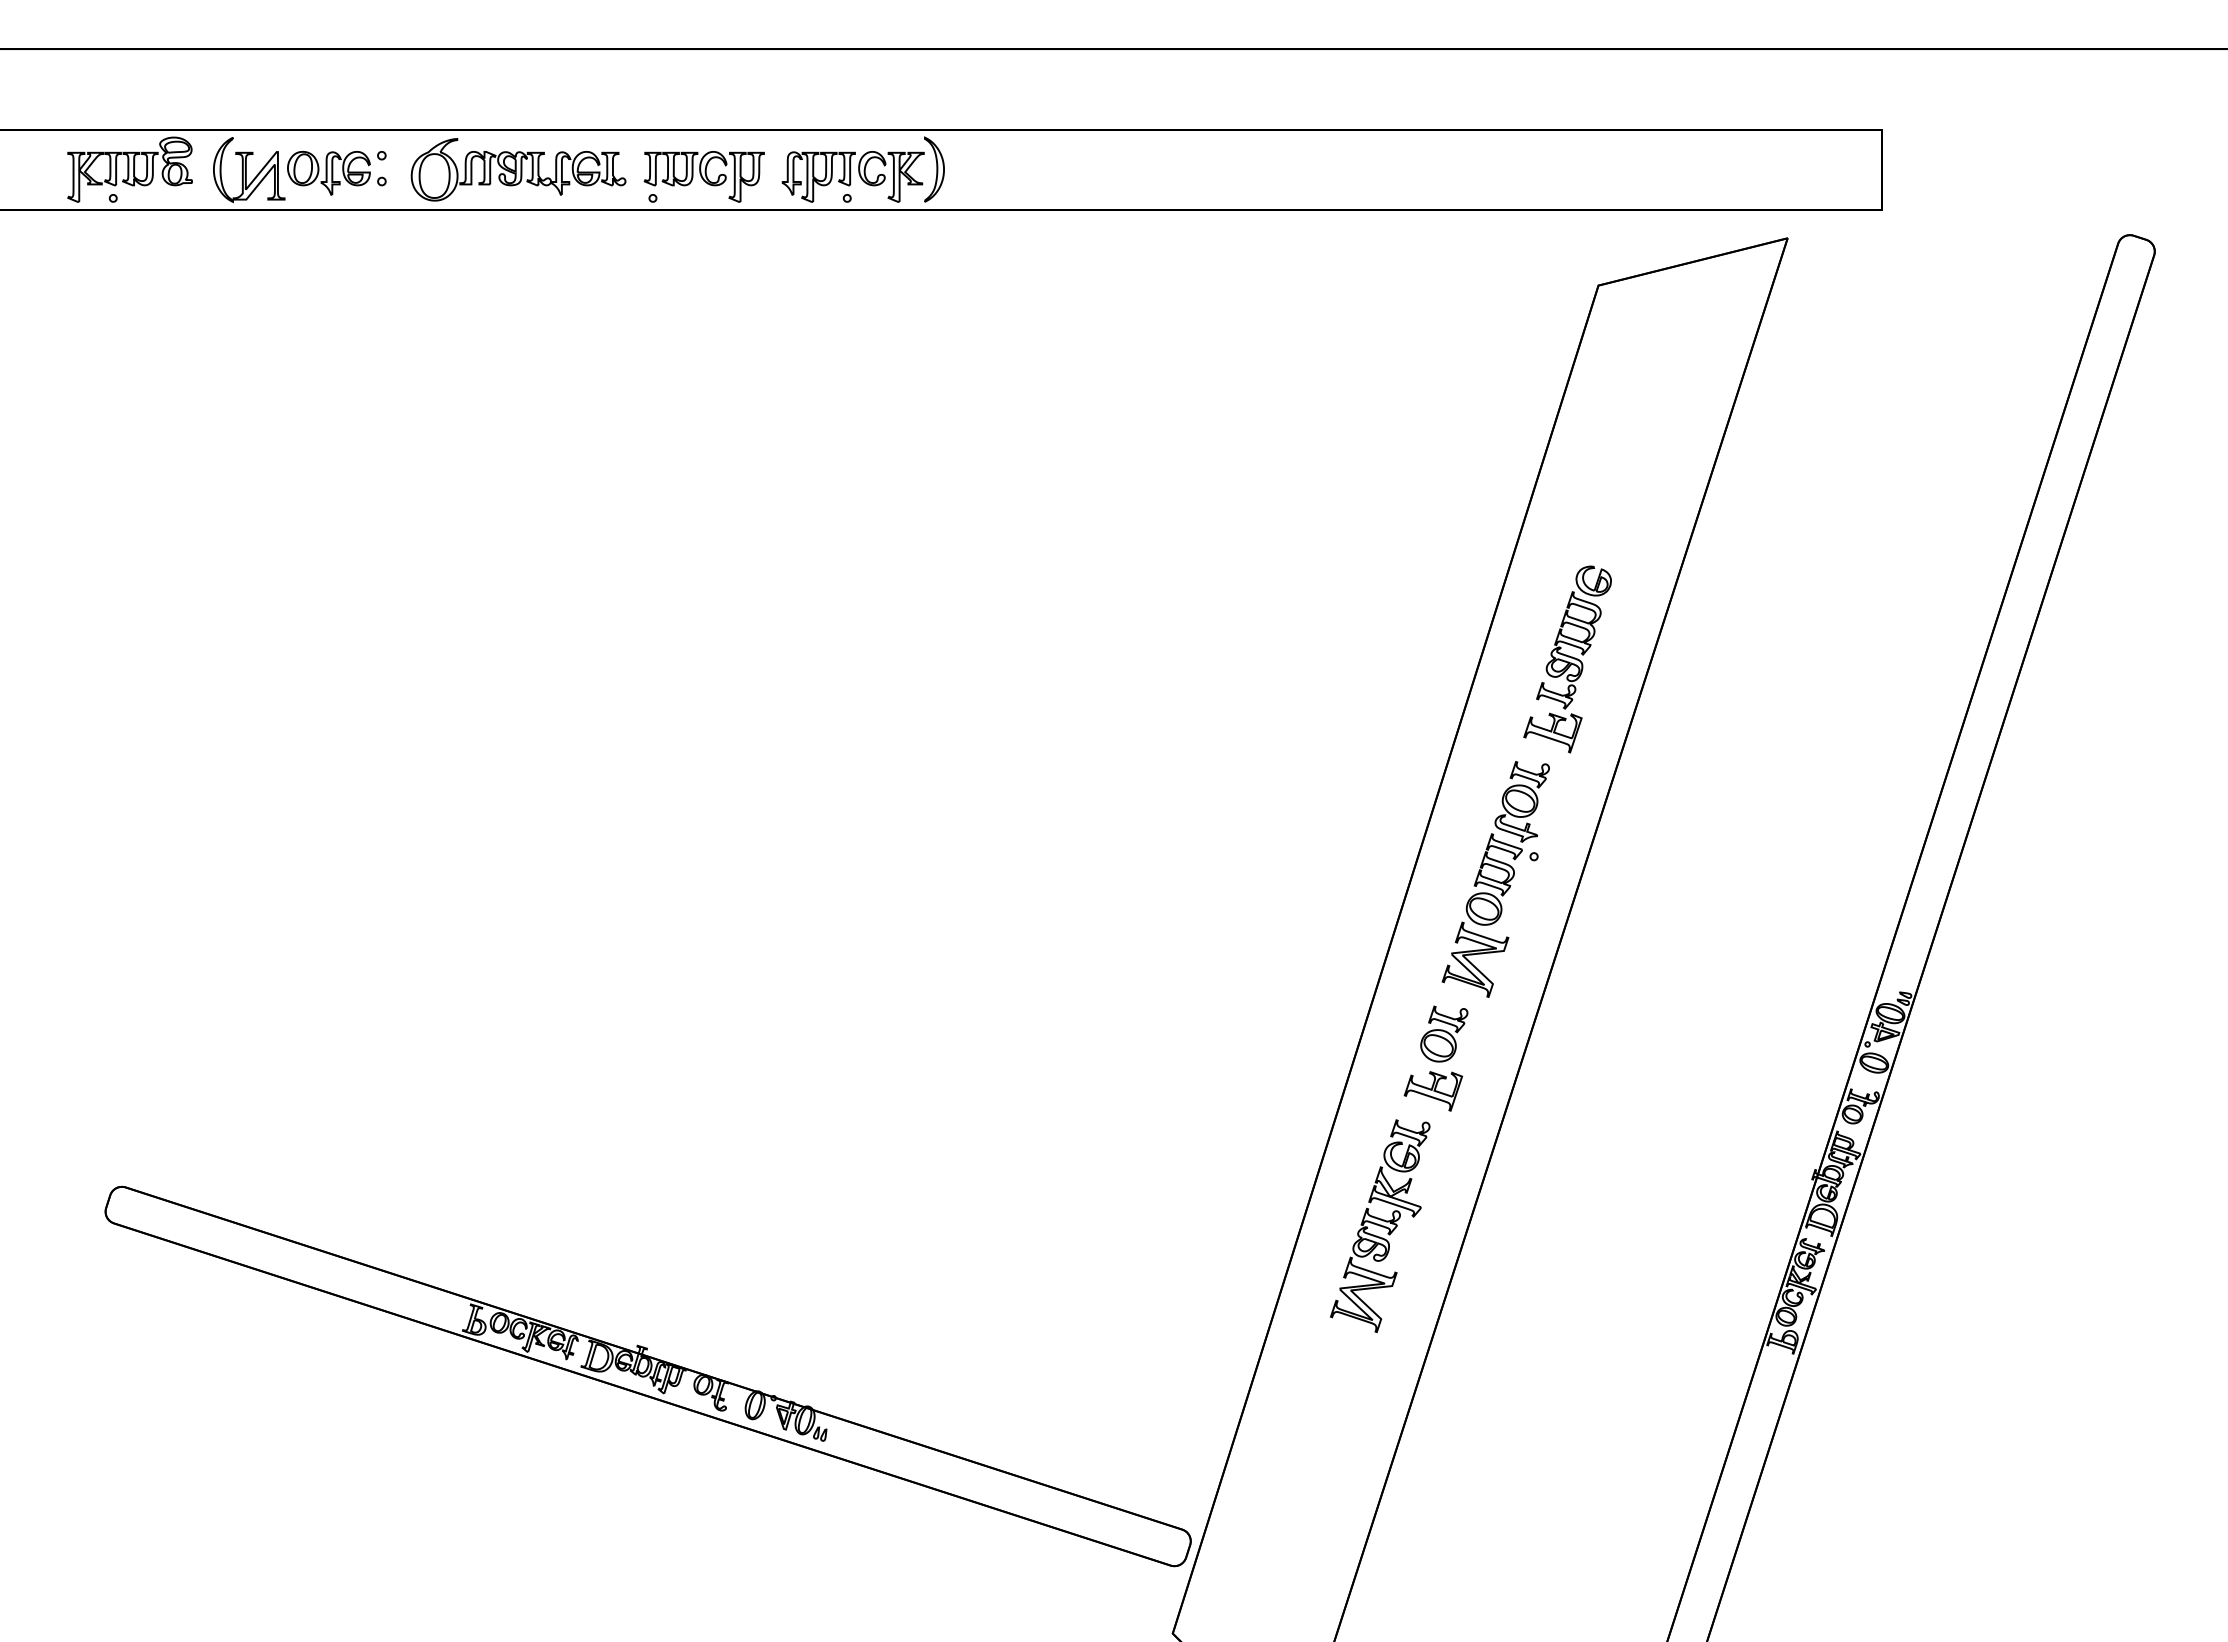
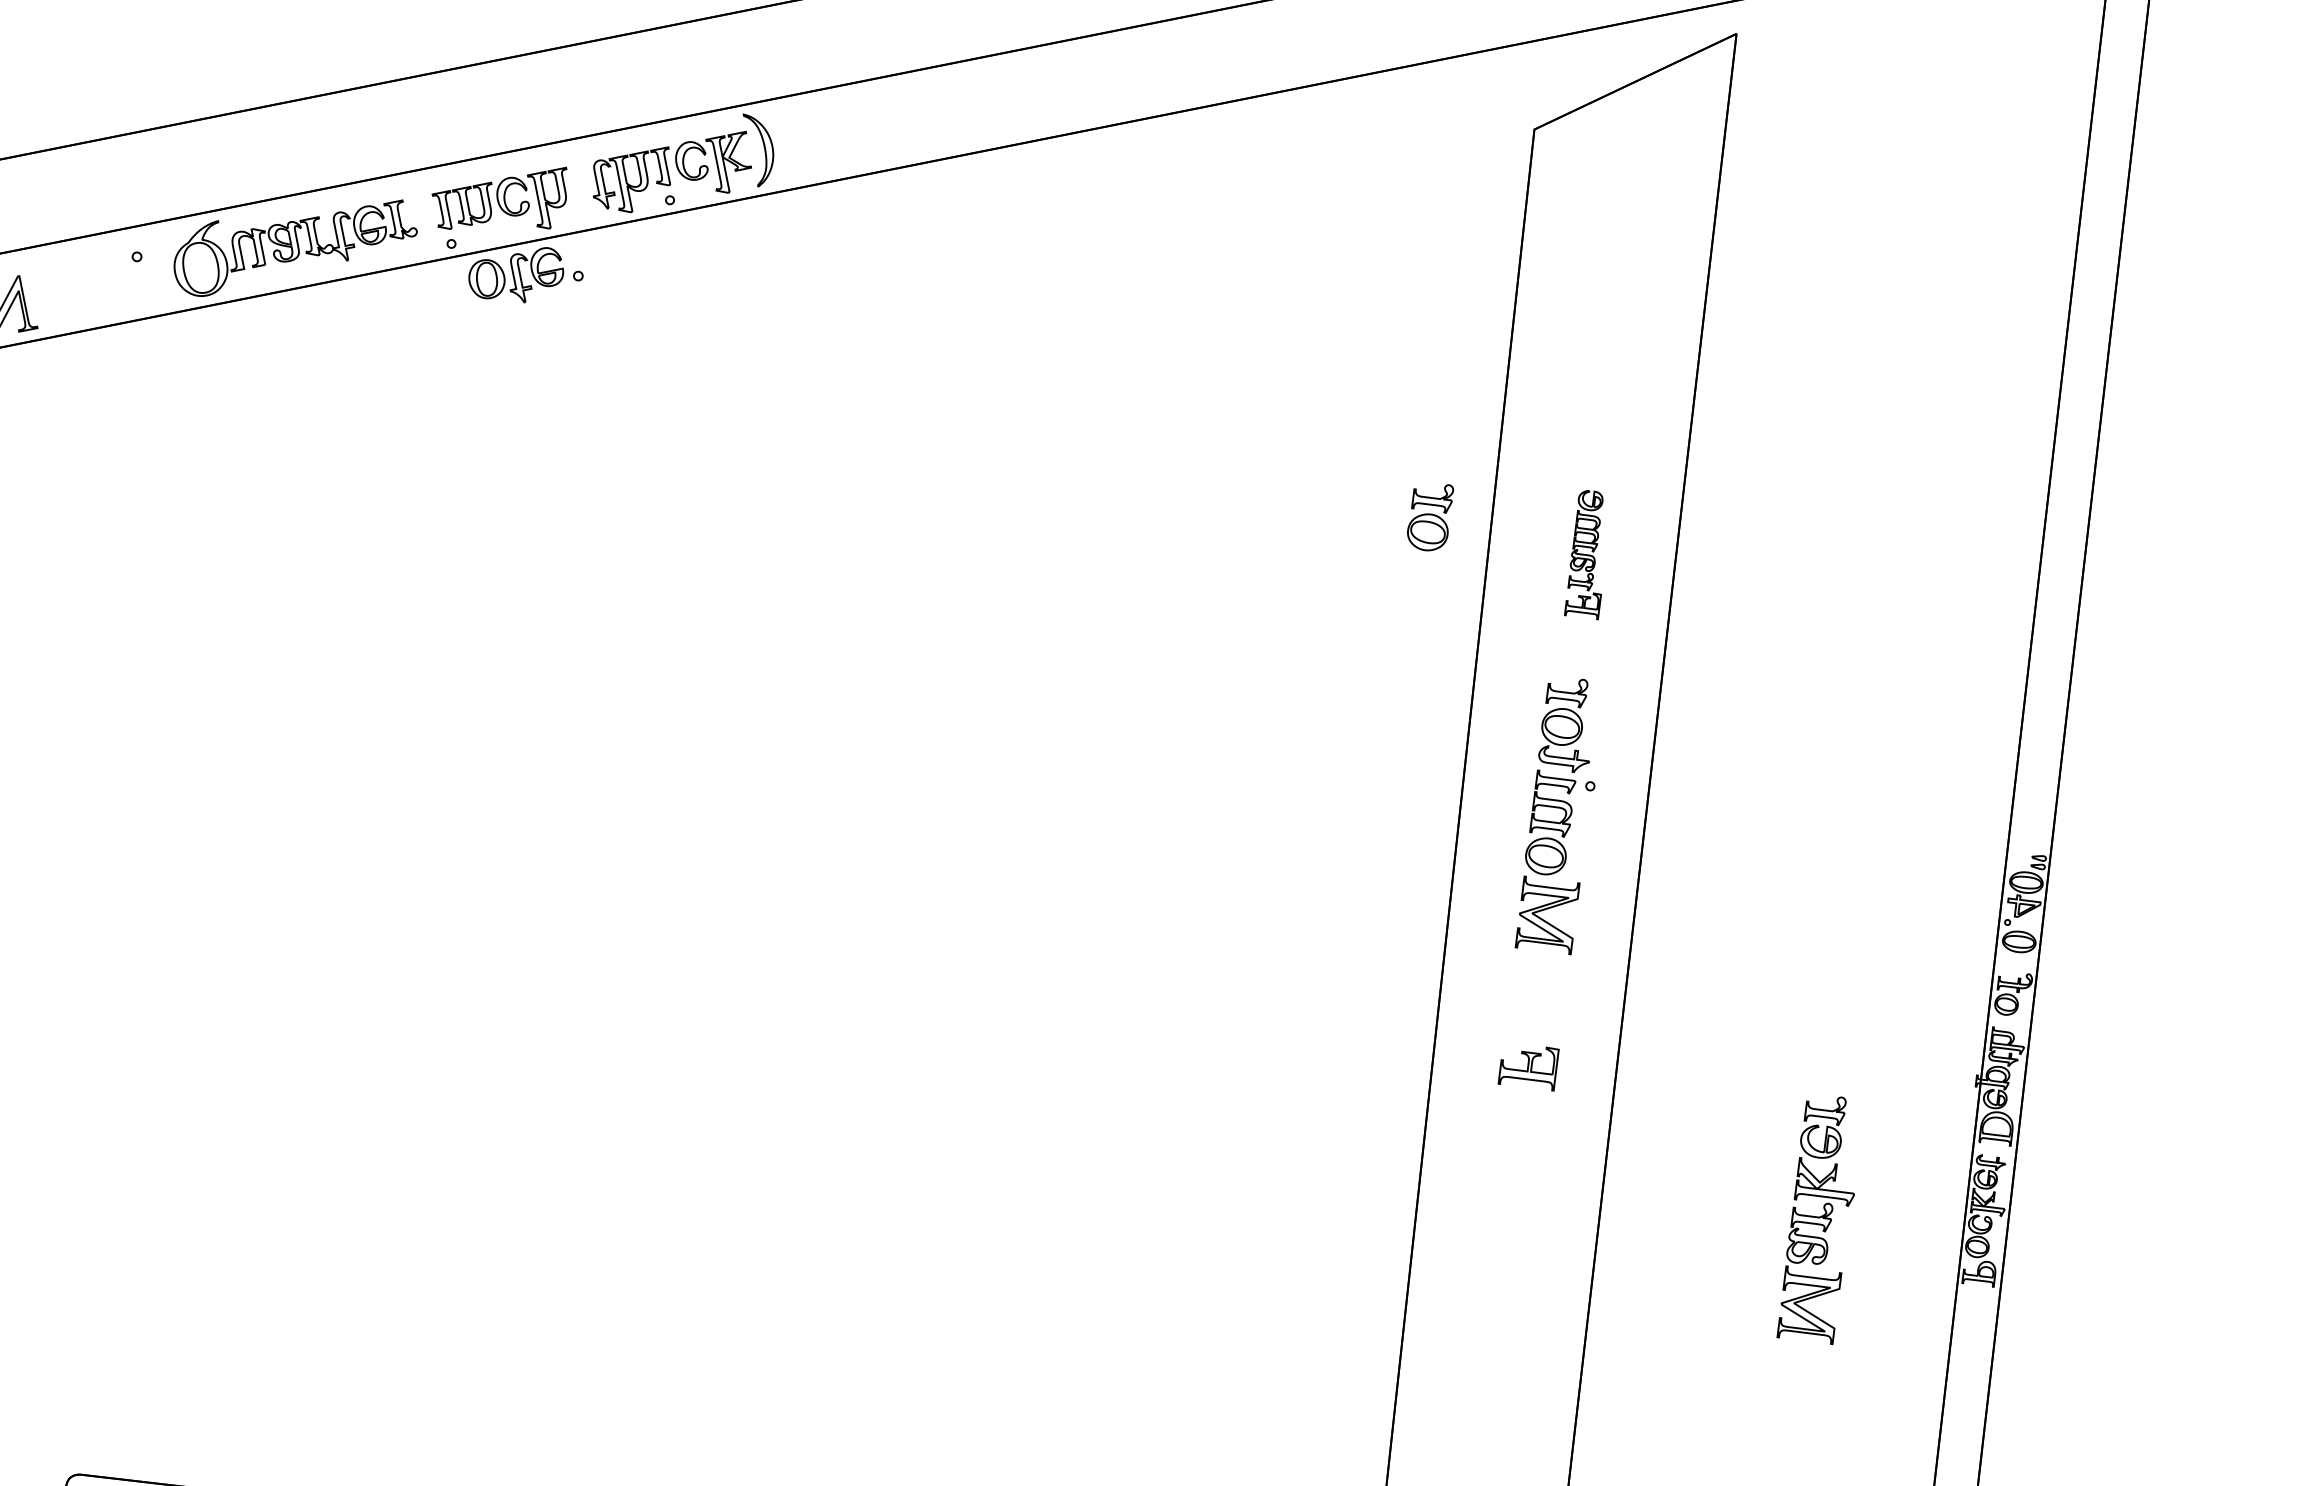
part: (336, 173) -> (525, 277), moved
part: (1567, 659) -> (1583, 557), size x0.6
part: (1444, 1033) -> (1431, 517), moved
part: (1380, 1226) -> (1812, 1224), moved

